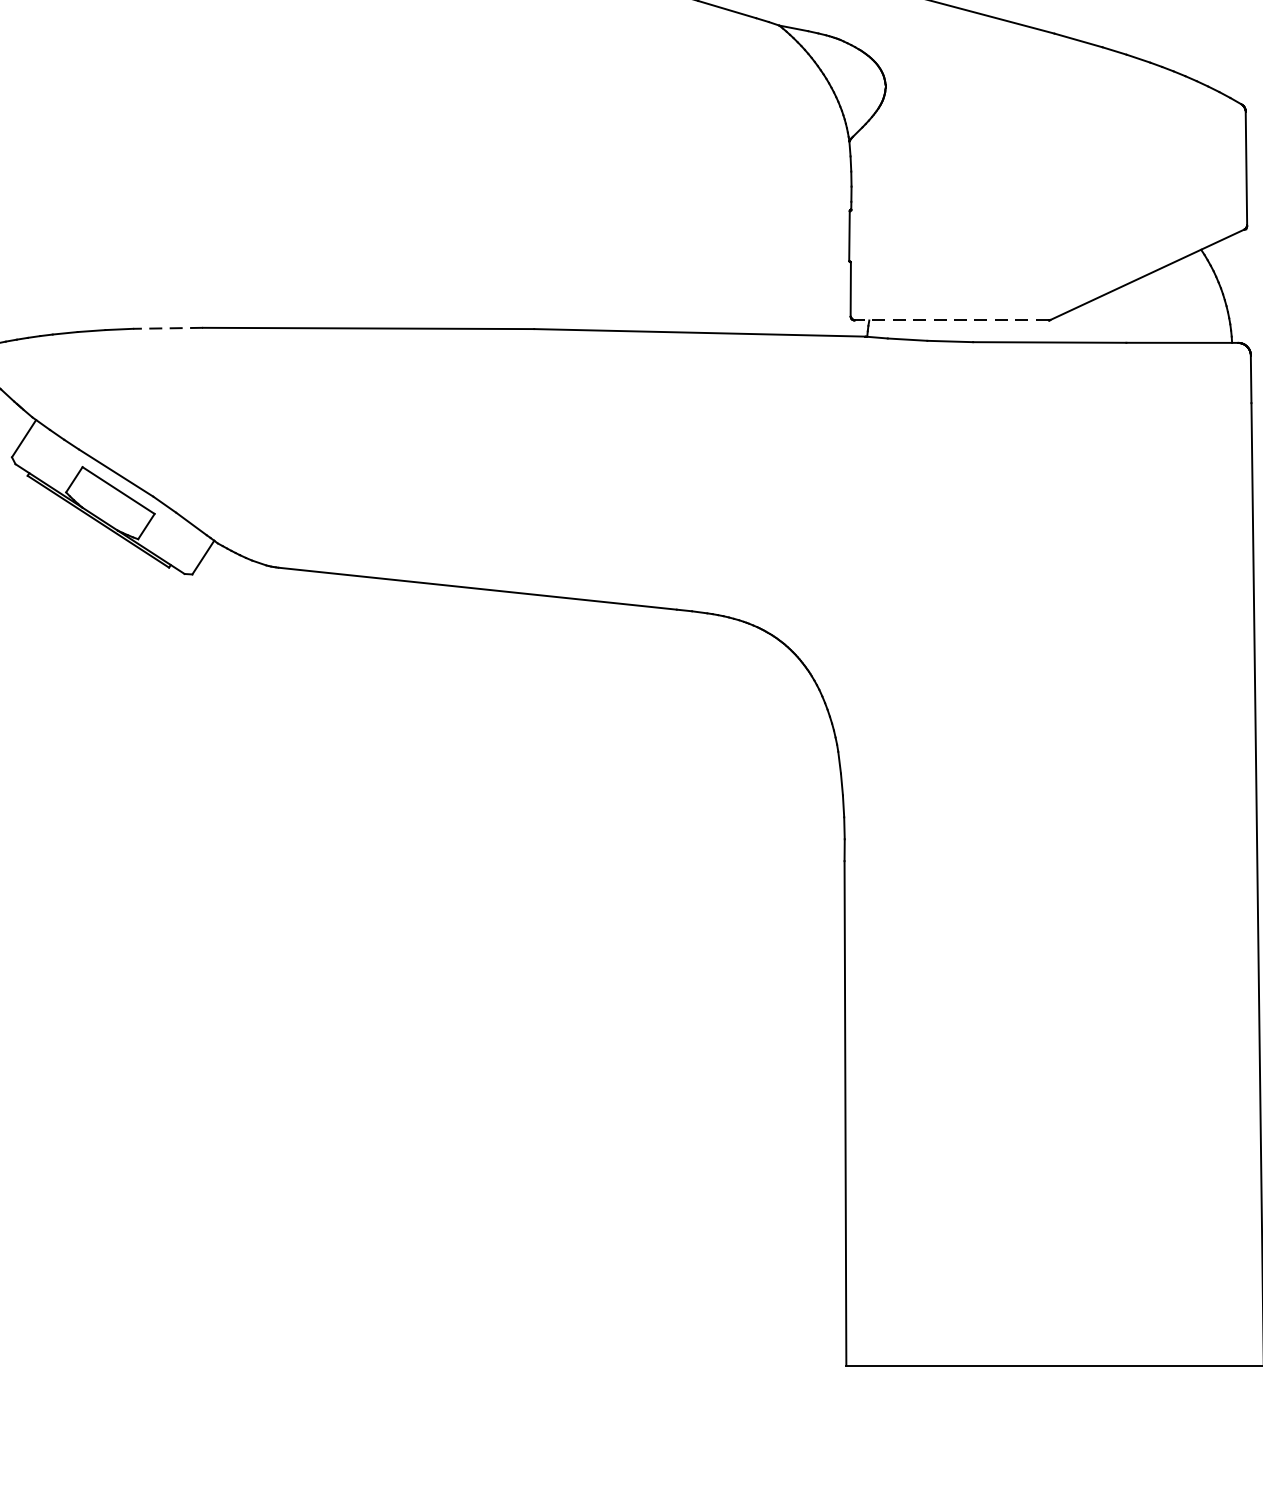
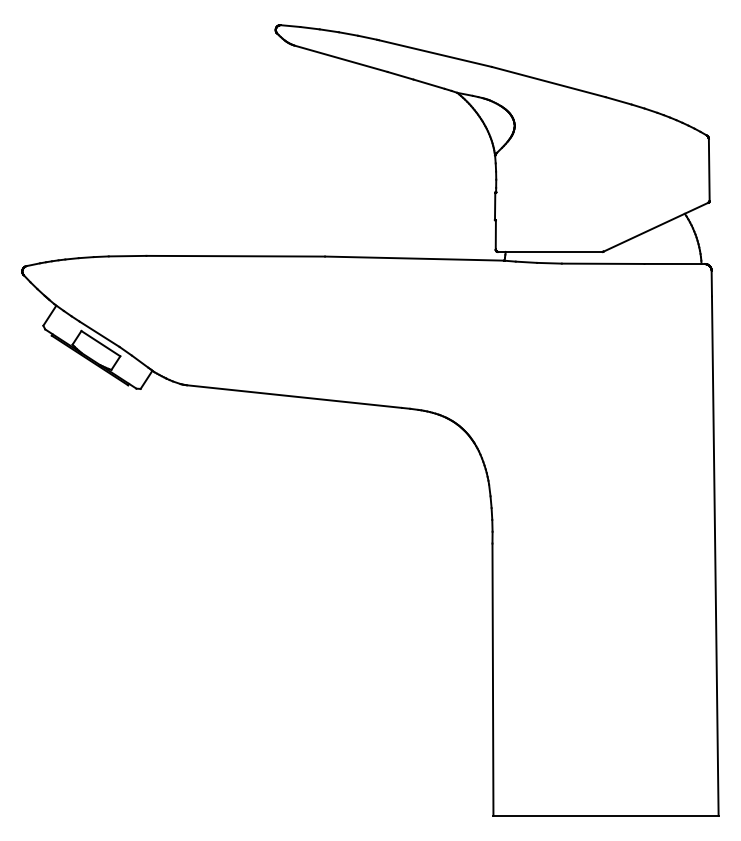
line: (950, 319) -> (549, 251), dashed -> solid
line: (167, 328) -> (127, 256), dashed -> solid

